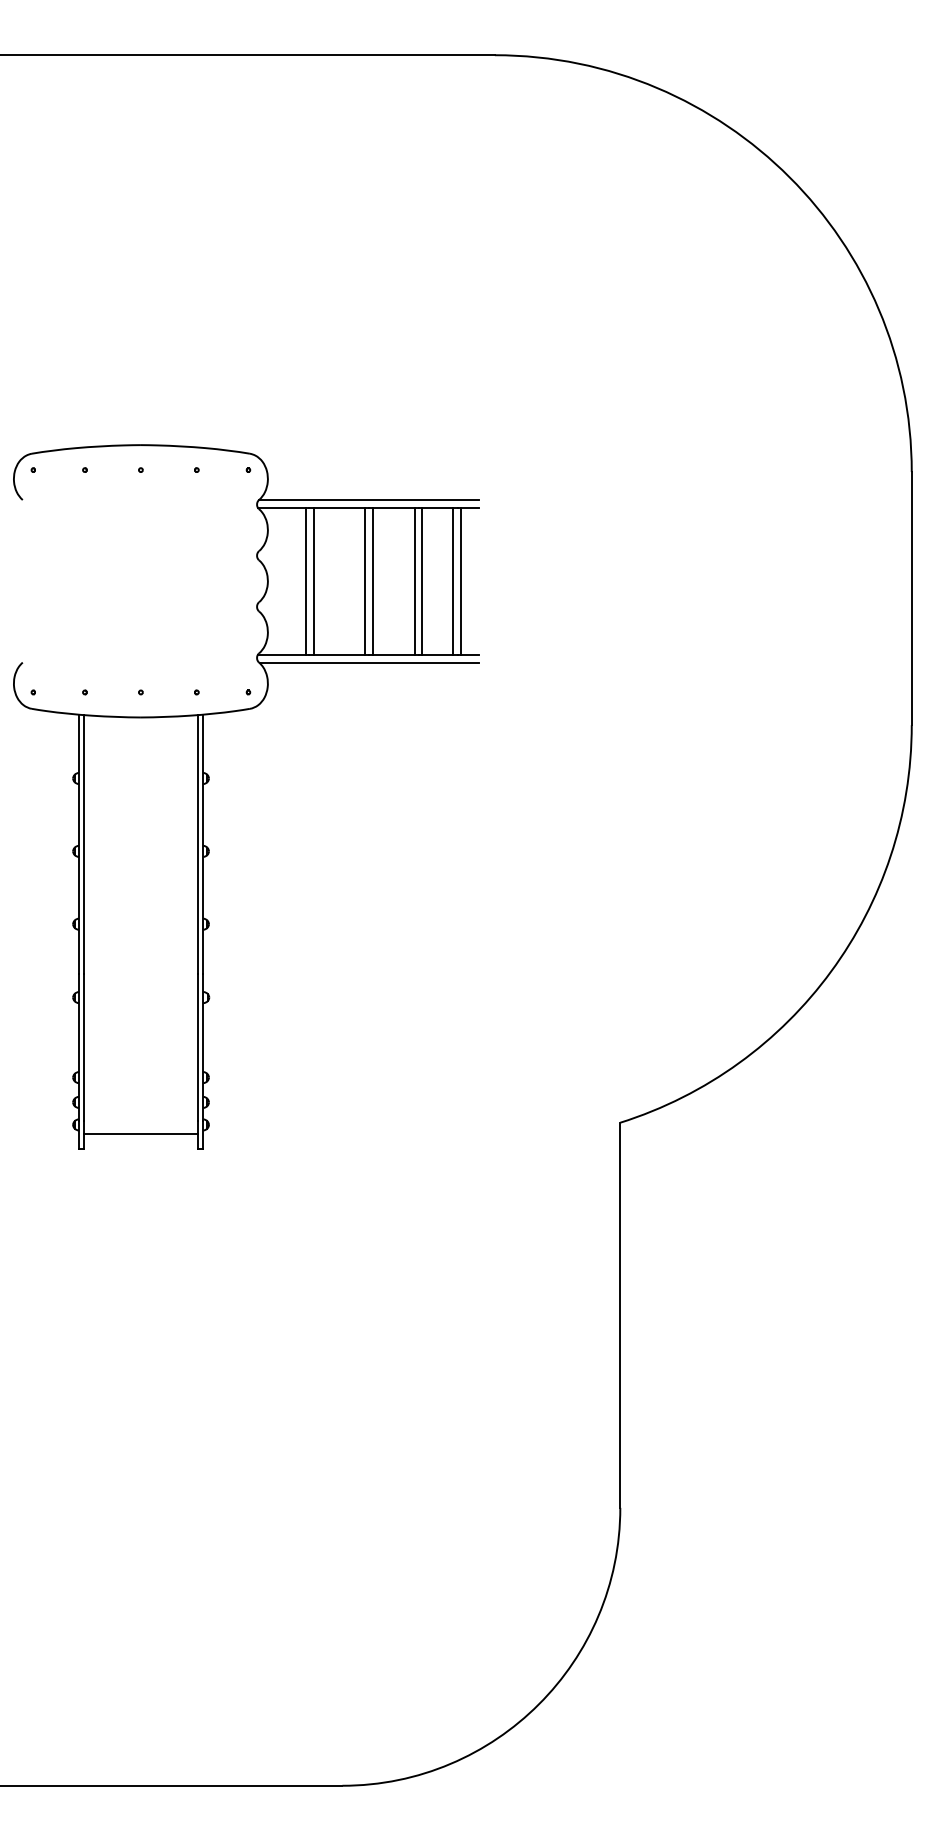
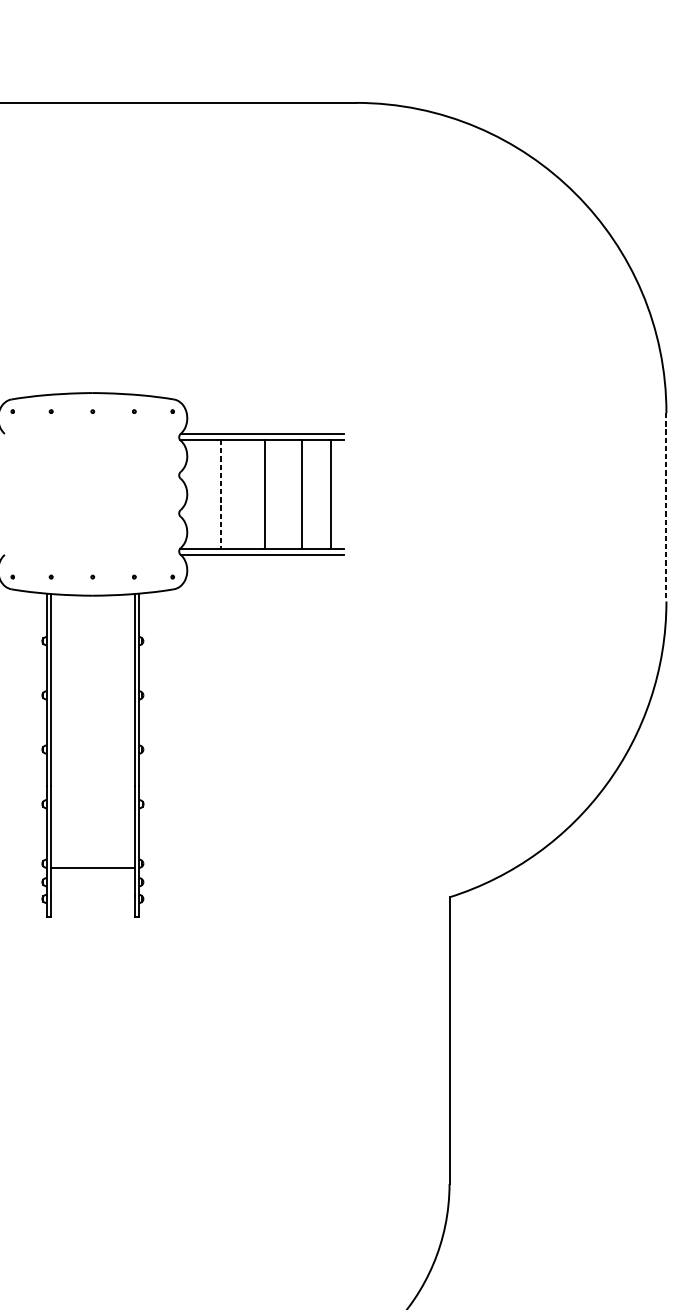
line: (306, 581) -> (216, 494), removed
line: (365, 581) -> (259, 494), removed
line: (414, 581) -> (296, 494), removed
line: (453, 581) -> (325, 494), removed
line: (313, 582) -> (221, 495), solid -> dashed
line: (911, 598) -> (666, 507), solid -> dashed
line: (141, 1133) -> (93, 868), moved

